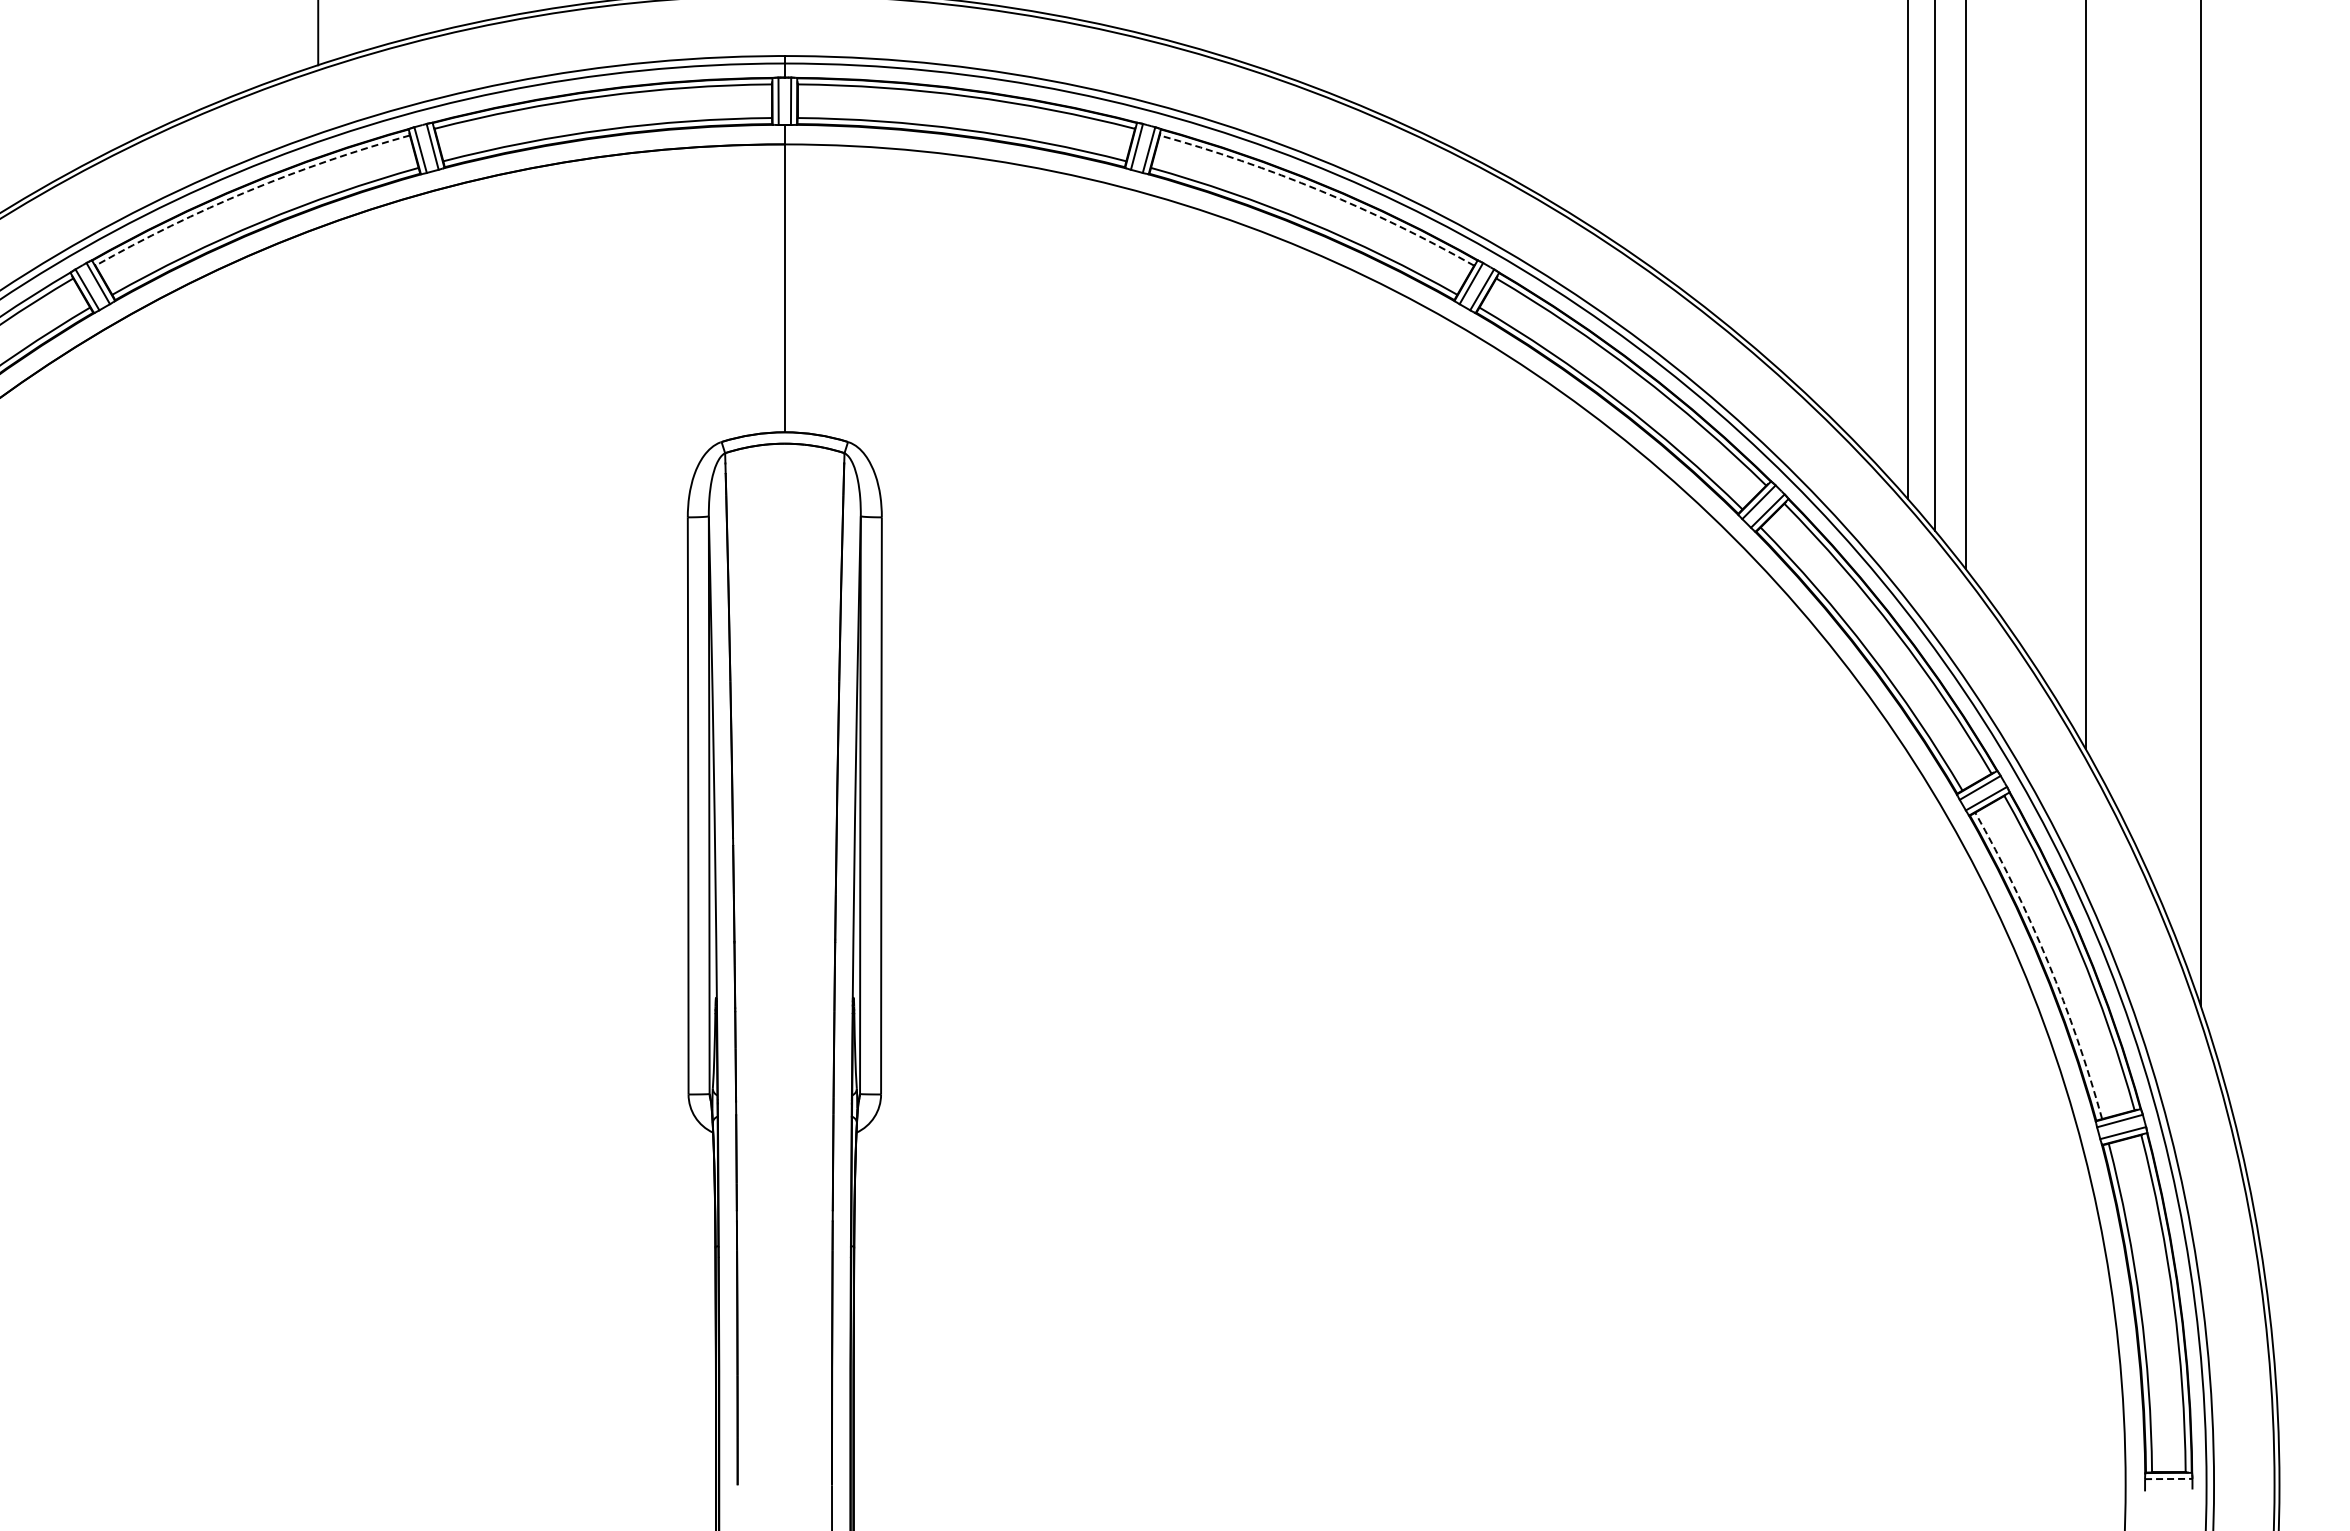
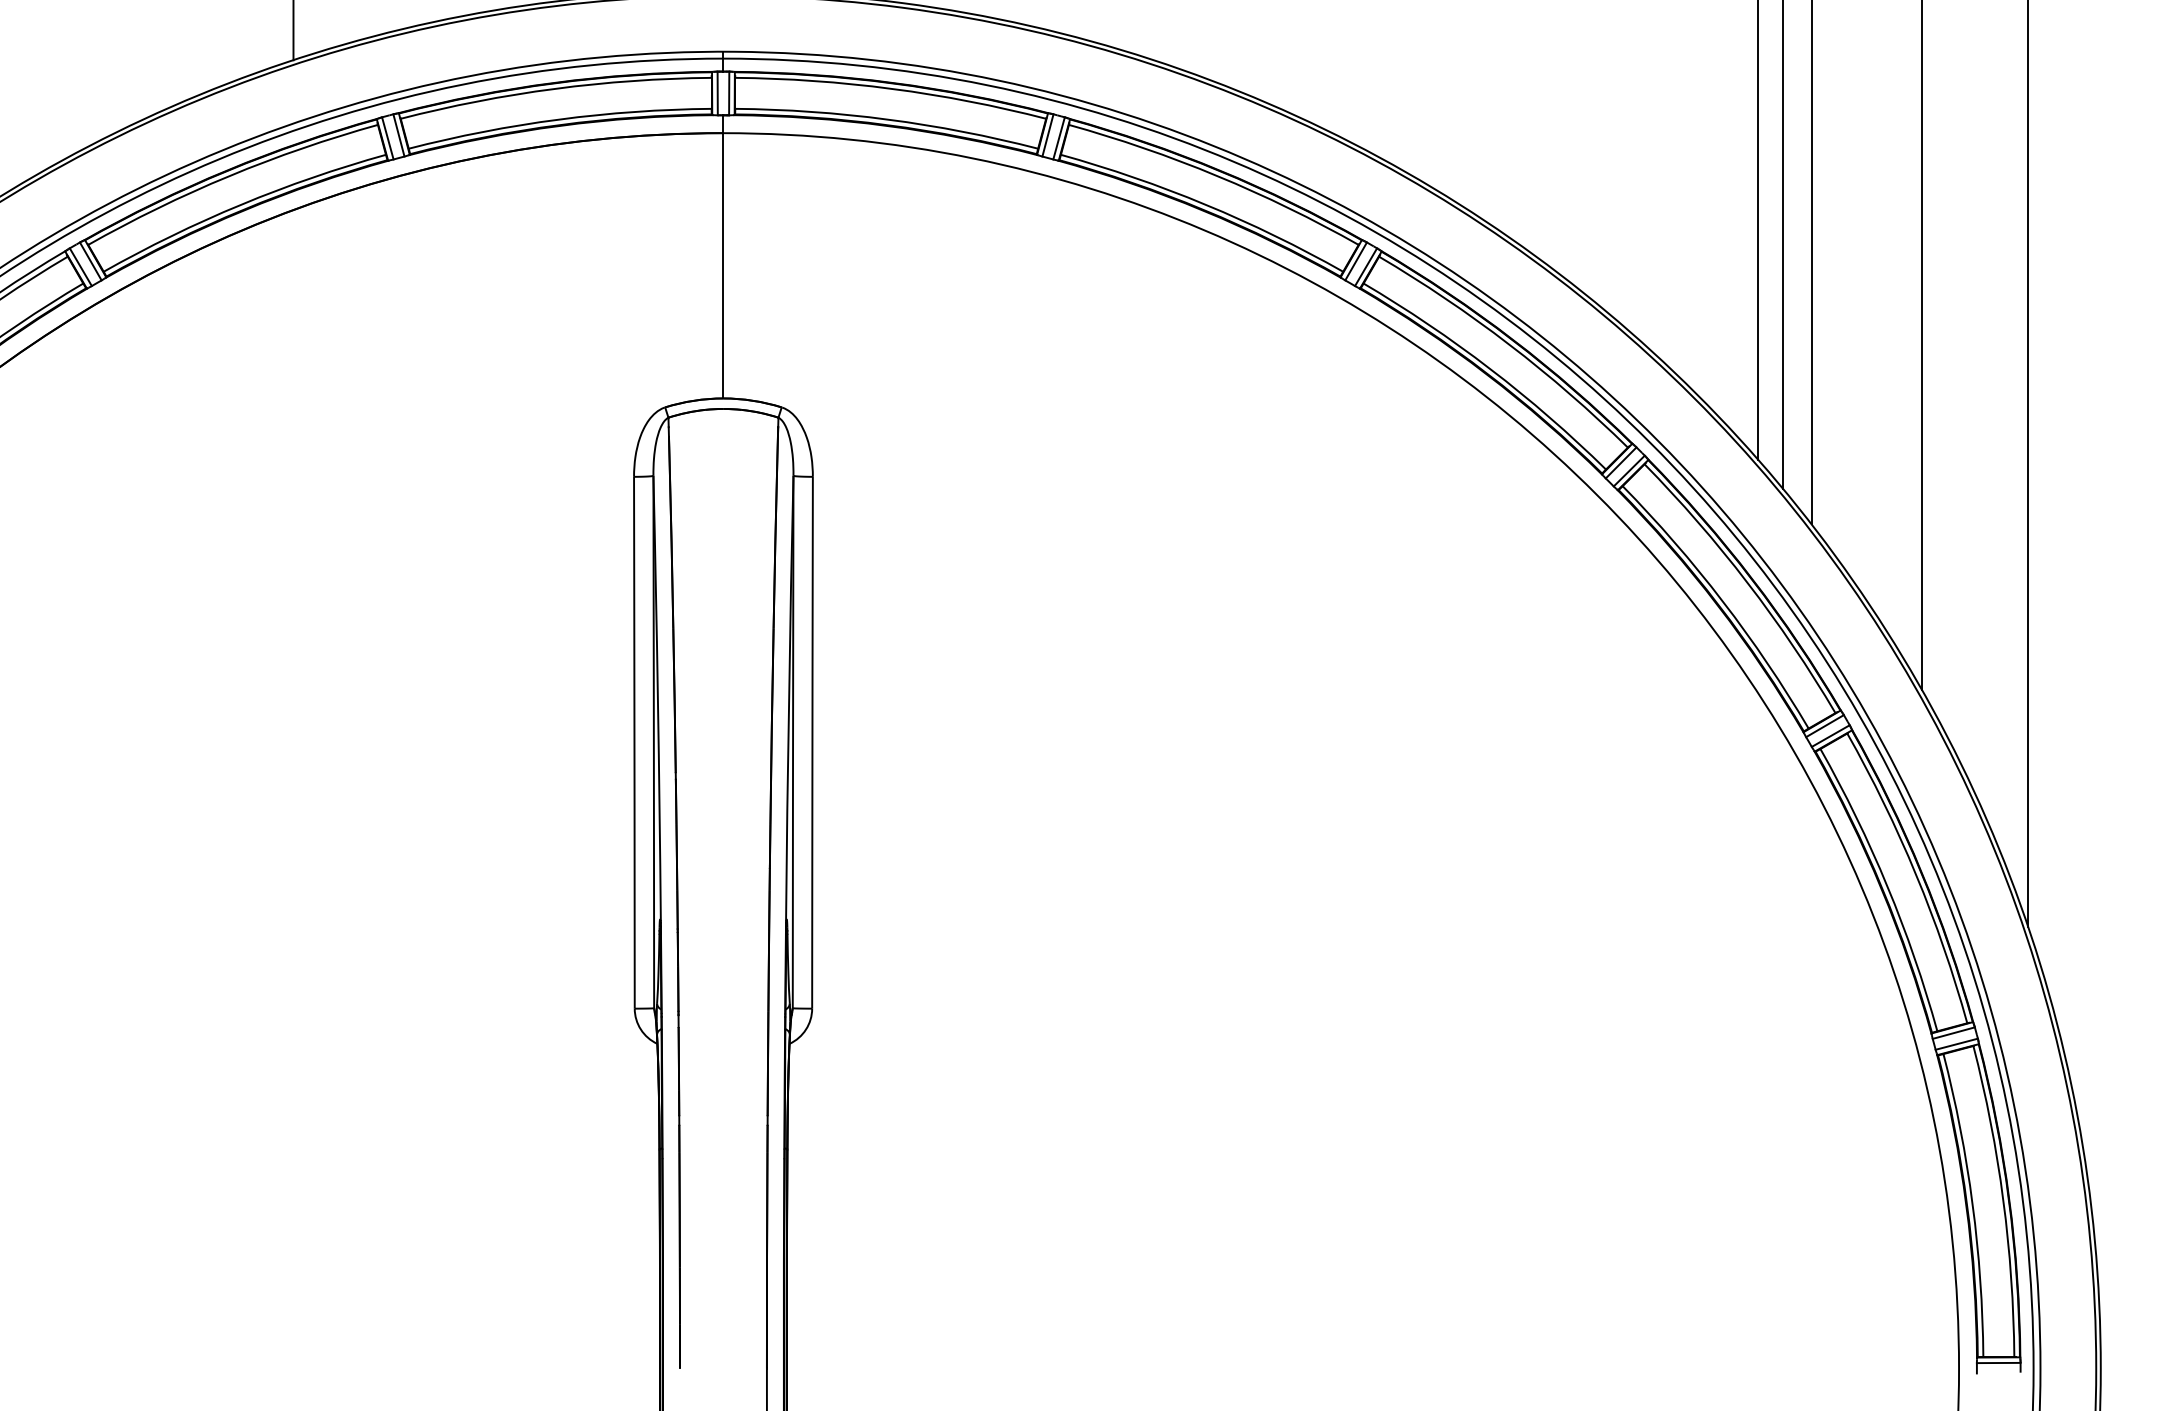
arc: (248, 191) -> (229, 176), dashed -> solid
arc: (1320, 191) -> (1217, 176), dashed -> solid
arc: (2048, 962) -> (1887, 887), dashed -> solid
line: (2168, 1479) -> (1998, 1363), dashed -> solid

